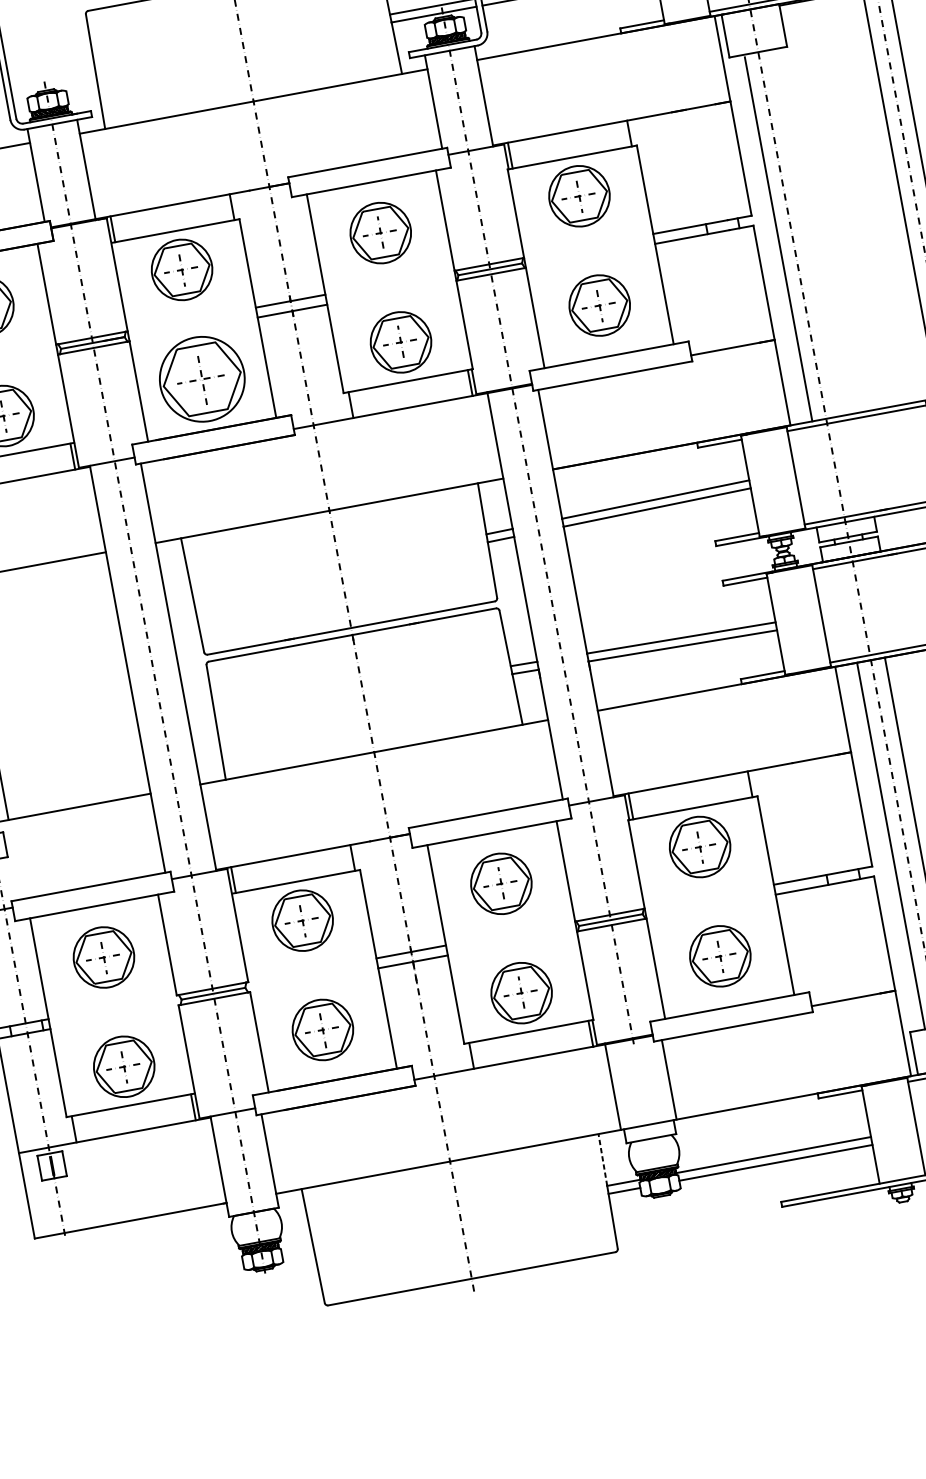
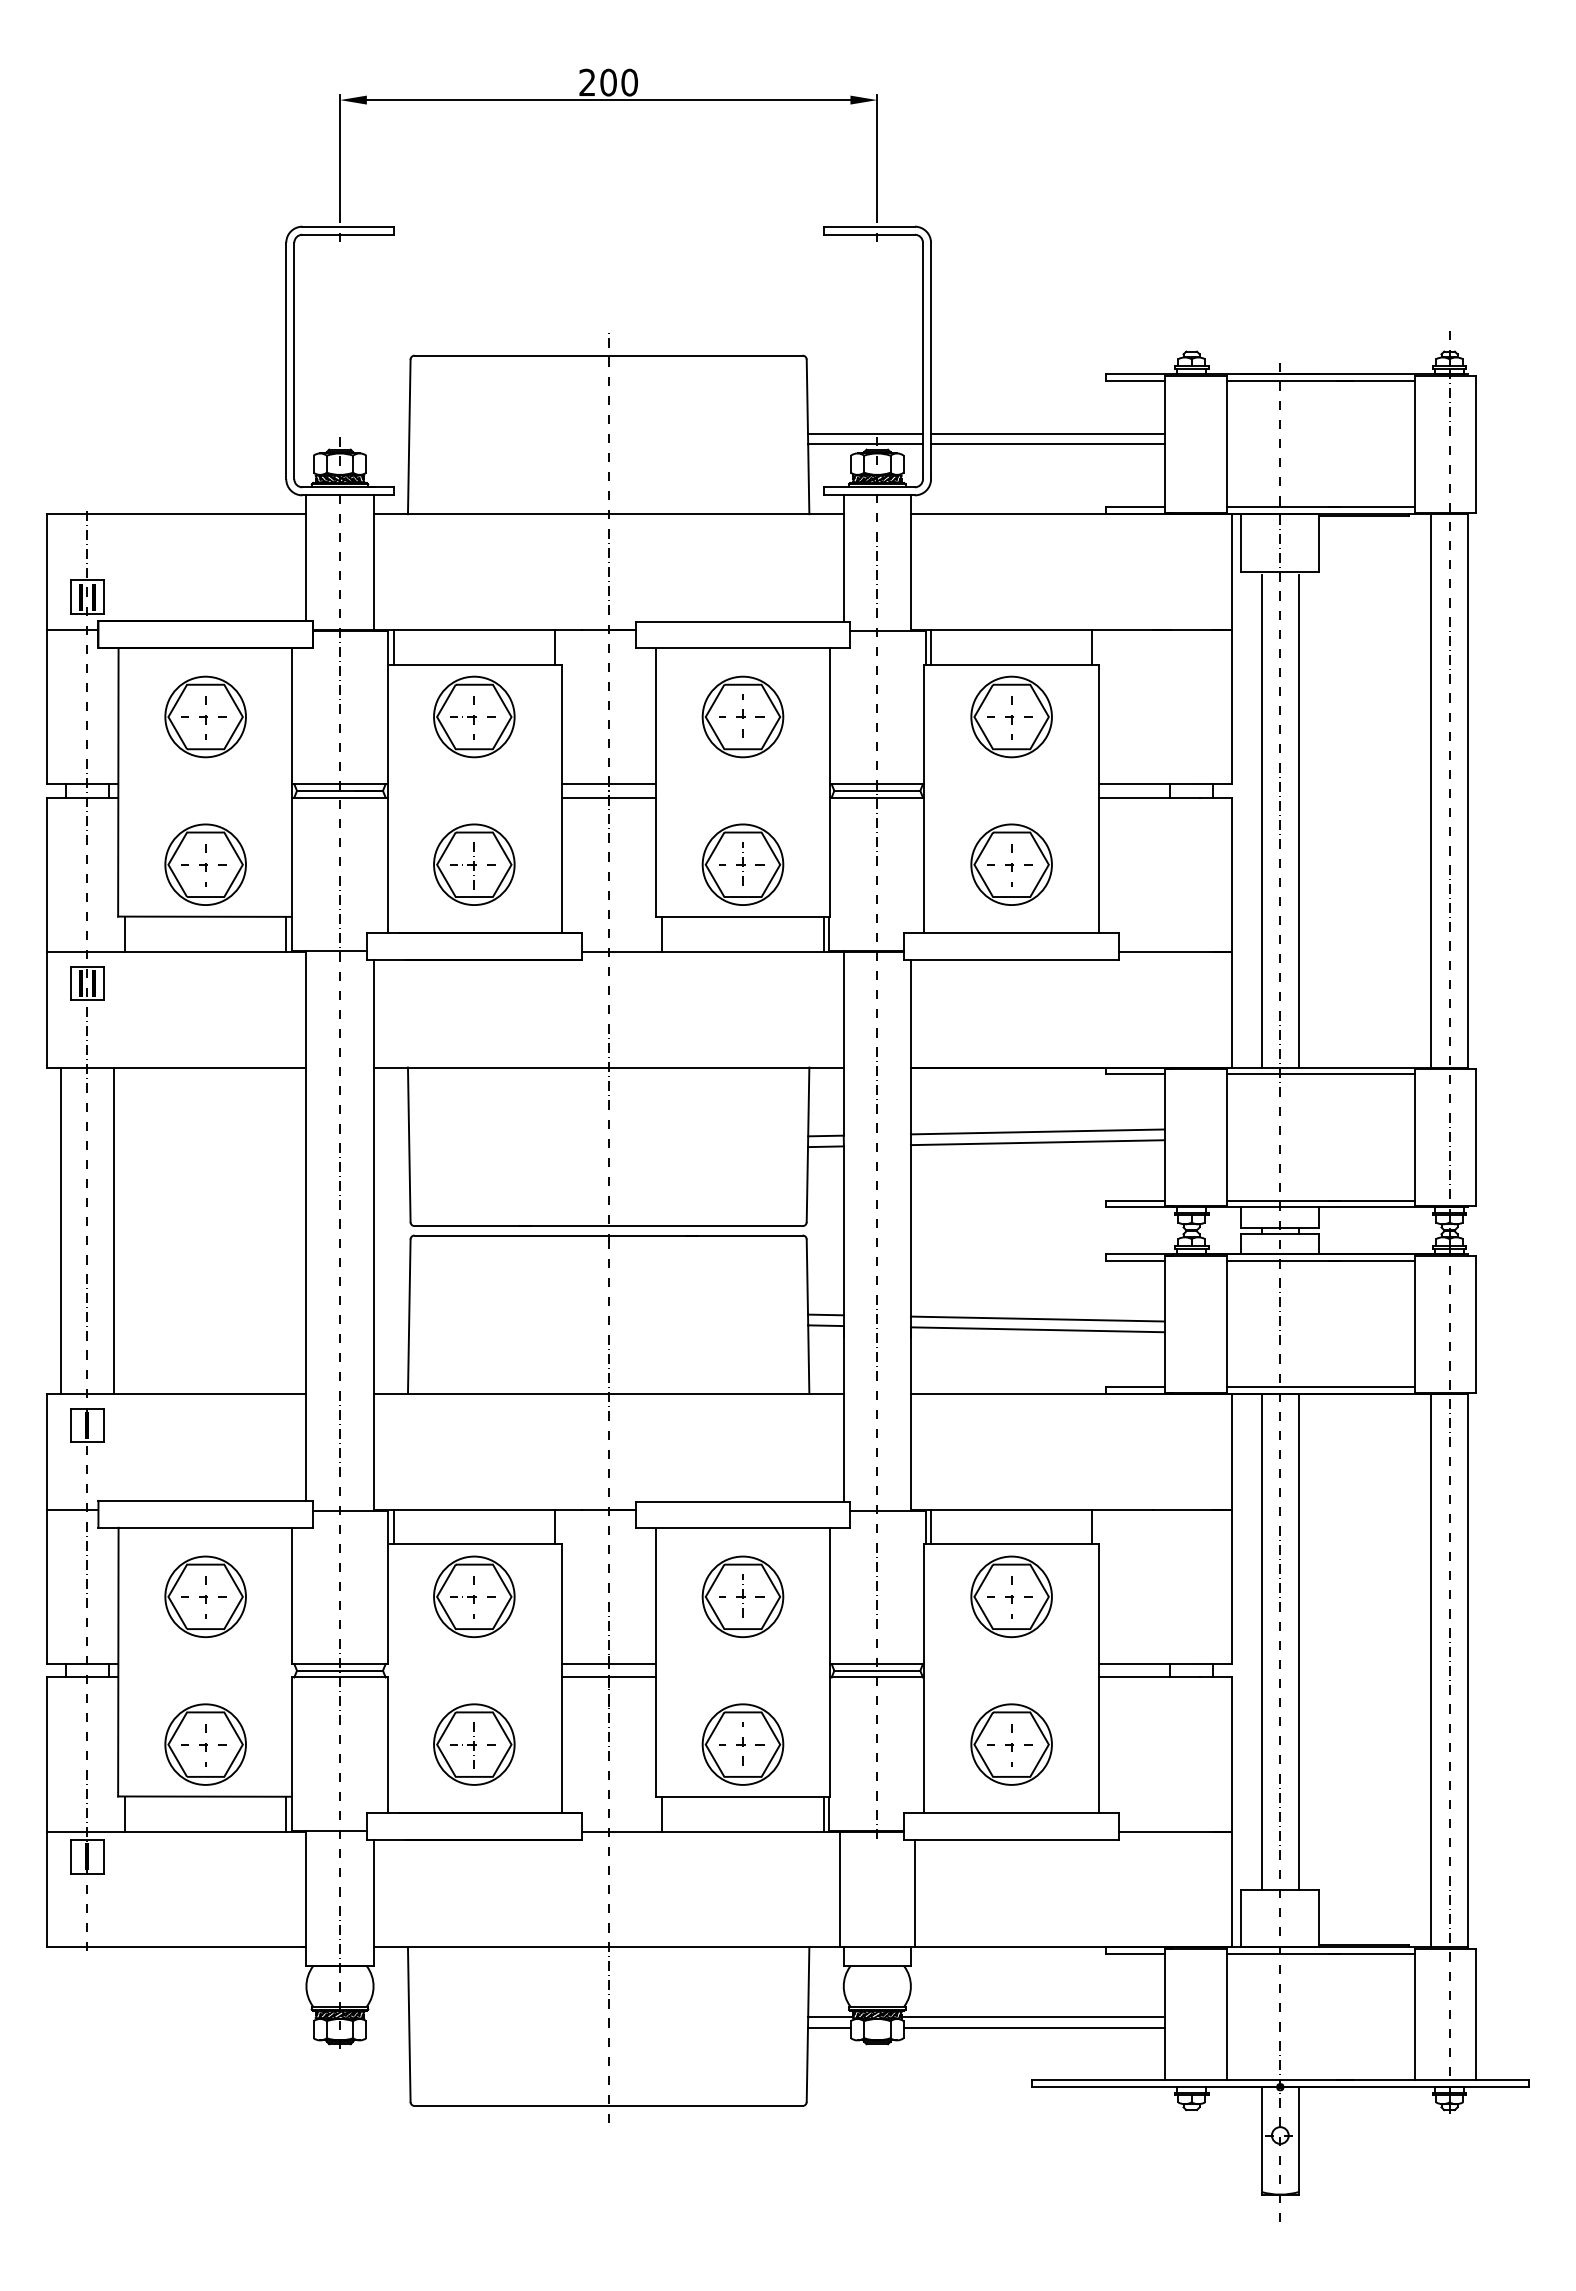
line: (806, 234) -> (1299, 821), added
part: (202, 379) -> (474, 864), size x0.71
line: (602, 1160) -> (808, 1982), dashed -> solid

